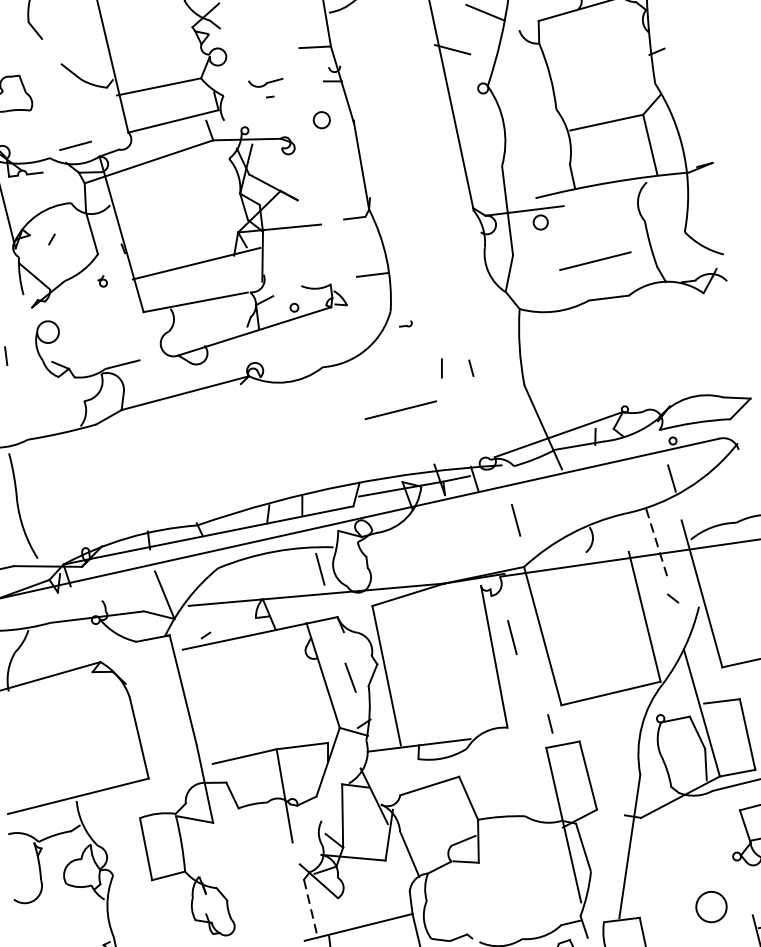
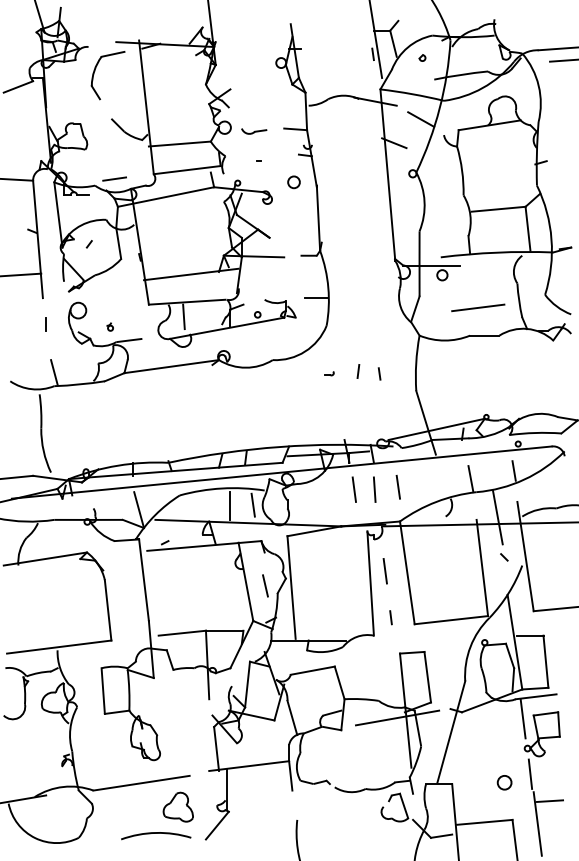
part: (266, 82) -> (254, 131), moved
part: (101, 280) -> (109, 326), moved
line: (193, 322) -> (183, 316), added
part: (405, 324) -> (329, 373), moved
line: (401, 409) -> (325, 397), removed
line: (25, 420) -> (54, 372), added
line: (613, 497) -> (470, 479), added
line: (483, 527) -> (374, 489), added
line: (455, 530) -> (353, 489), added
line: (656, 545) -> (497, 517), dashed -> solid
line: (289, 573) -> (230, 505), added
line: (549, 723) -> (390, 617), moved
line: (725, 816) -> (522, 718), added
line: (553, 835) -> (397, 717), added
line: (745, 890) -> (530, 773), added
circle: (711, 906) -> (504, 782), size x0.62
line: (311, 910) -> (216, 749), dashed -> solid

